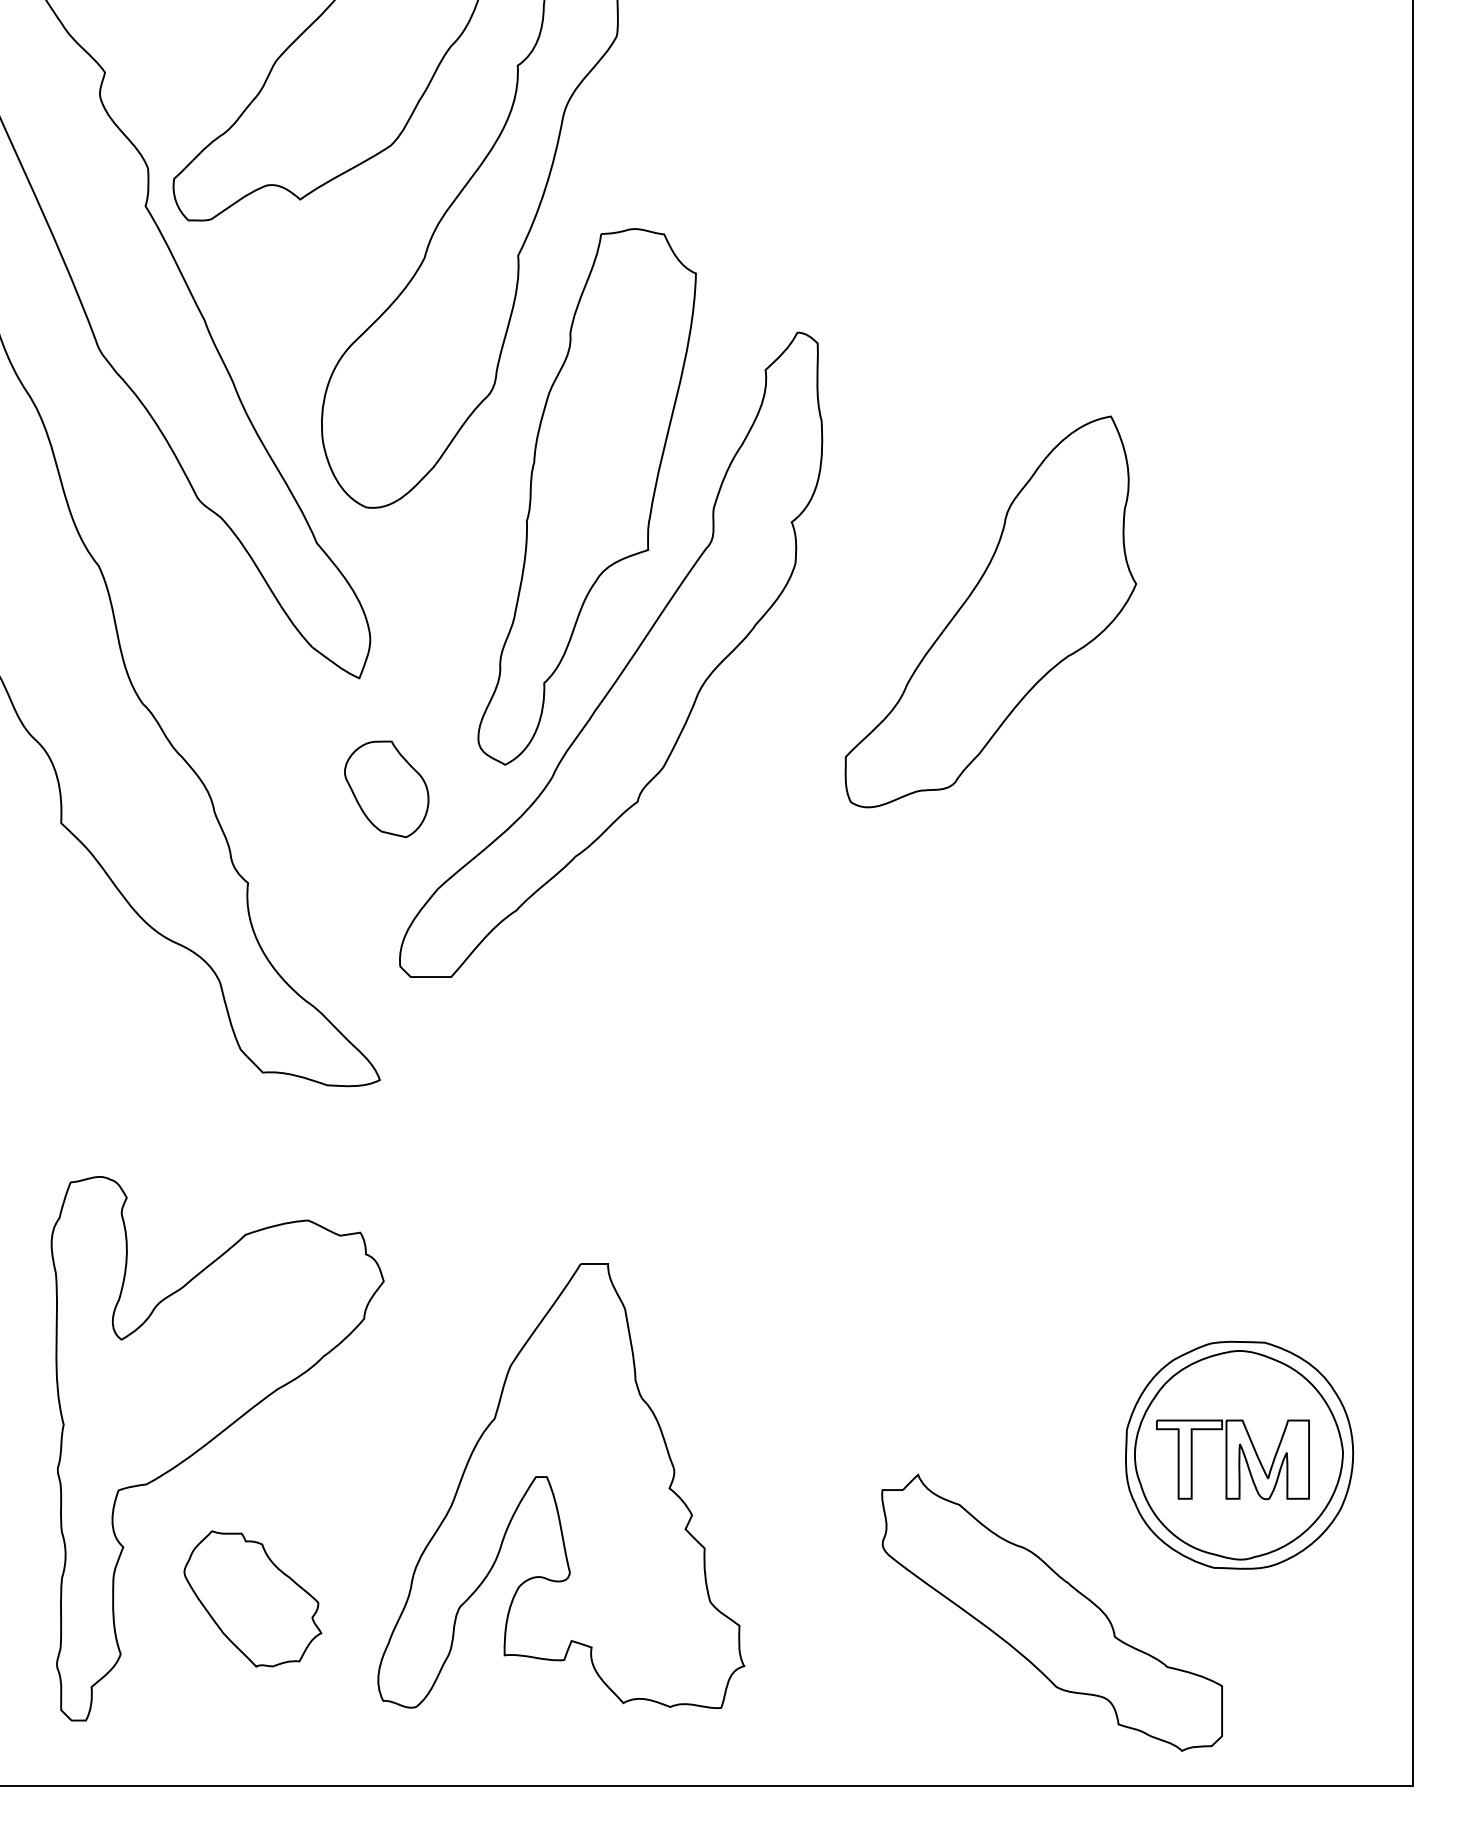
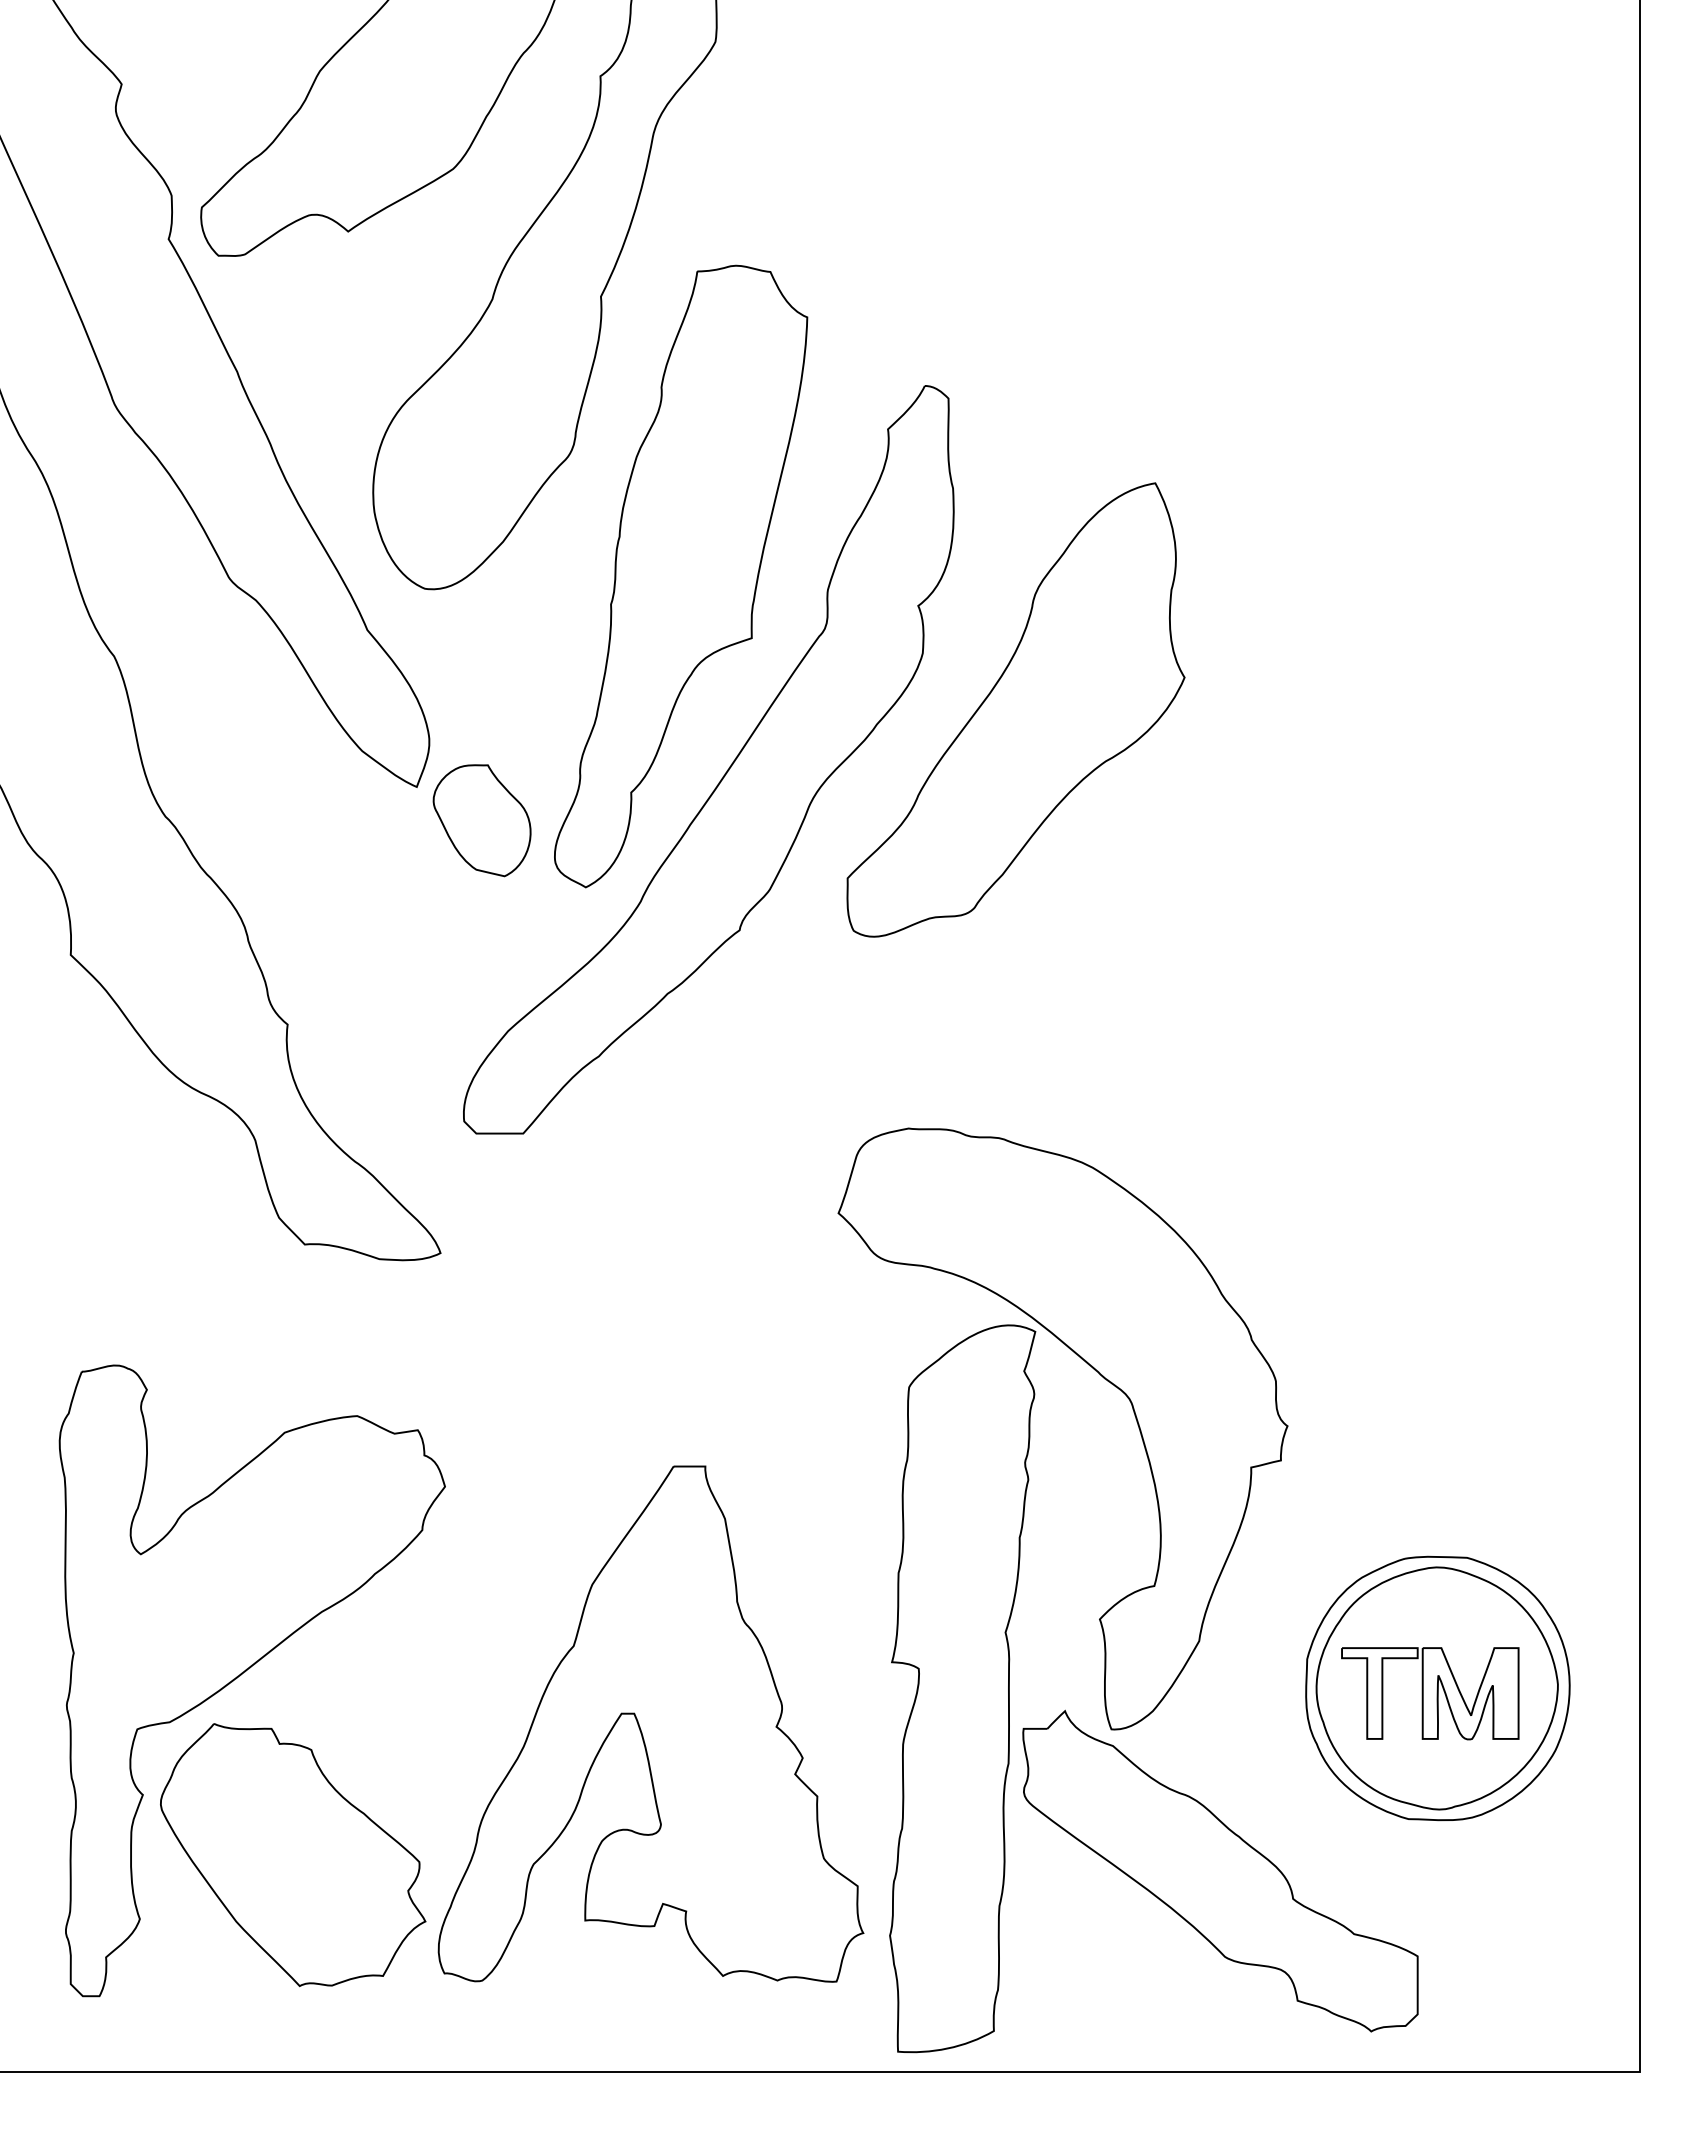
part: (990, 611) -> (1015, 709), moved
part: (386, 789) -> (481, 820), moved
part: (877, 1367) -> (1017, 1586), added
part: (252, 1598) -> (292, 1854), size x1.67

